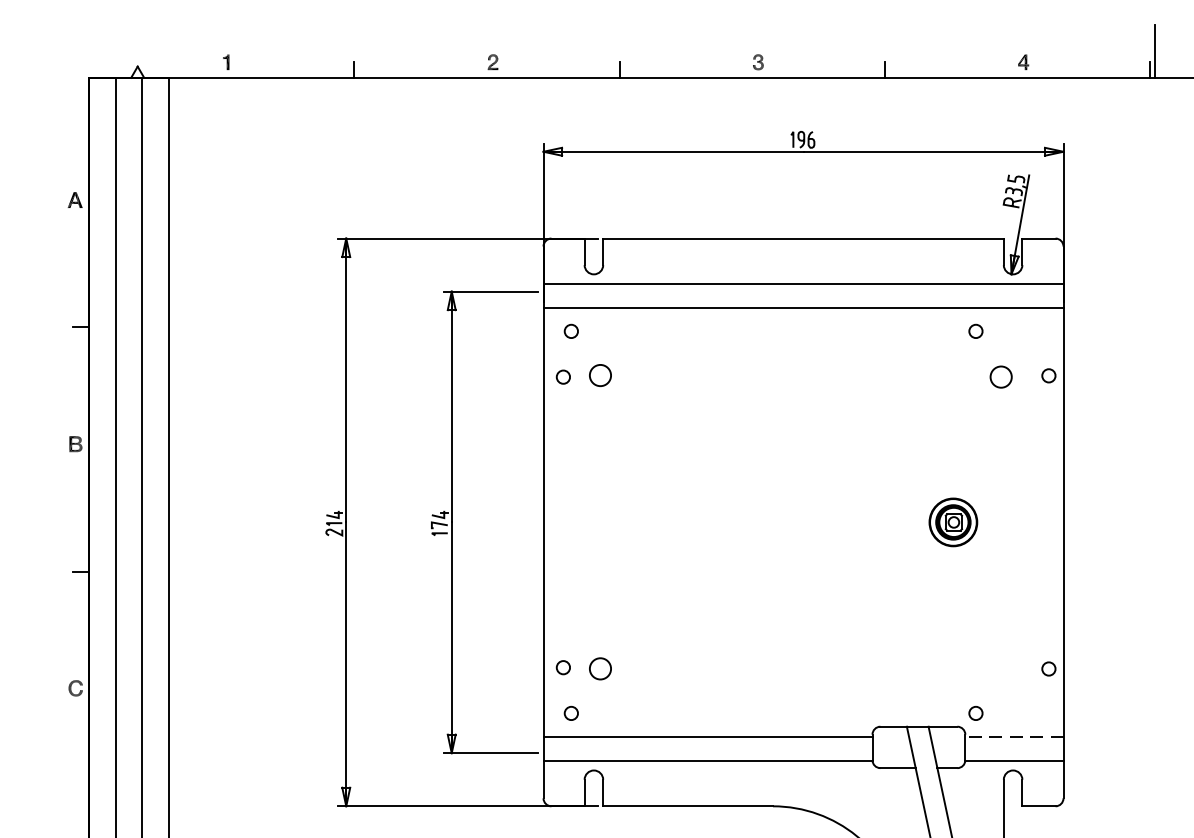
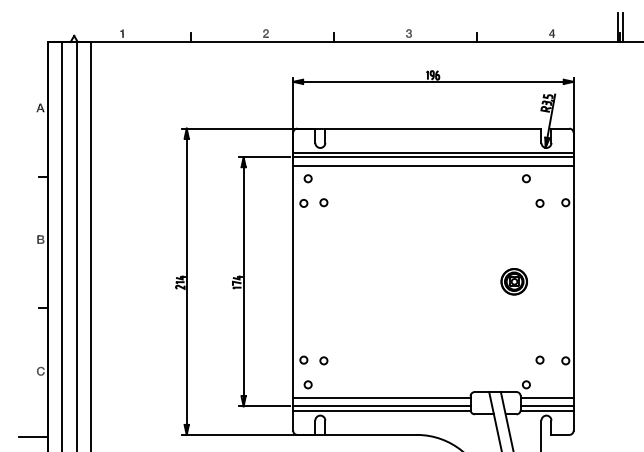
line: (1144, 51) -> (617, 27), added
line: (803, 292) -> (433, 157), added
circle: (599, 375) -> (323, 202), size x0.62
circle: (1000, 377) -> (539, 203), size x0.62
circle: (1000, 666) -> (539, 359), added
circle: (599, 668) -> (323, 360), size x0.62
line: (1013, 736) -> (546, 397), dashed -> solid
line: (707, 753) -> (381, 406), added
line: (1013, 753) -> (546, 406), added
line: (62, 811) -> (33, 437), added

